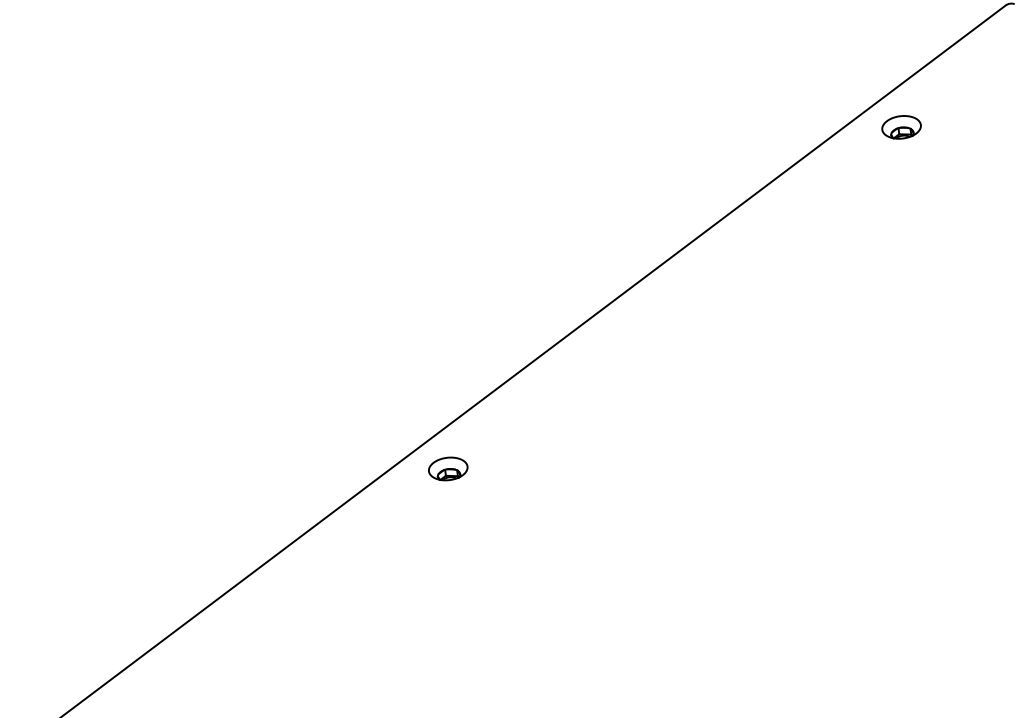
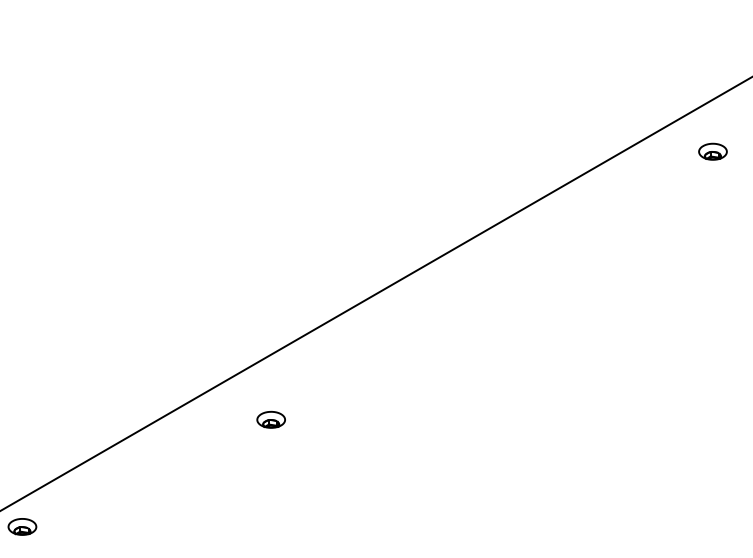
part: (900, 127) -> (712, 151), moved
part: (447, 468) -> (270, 419), moved

